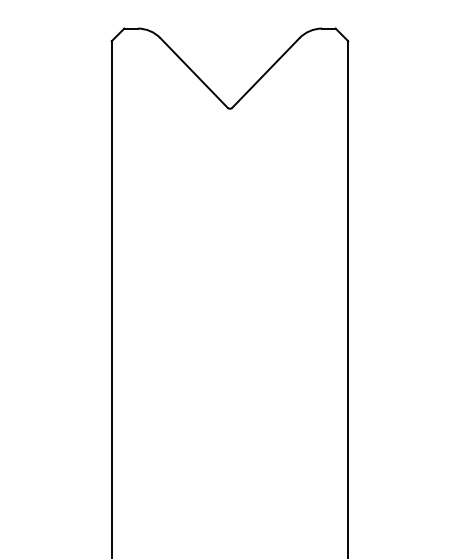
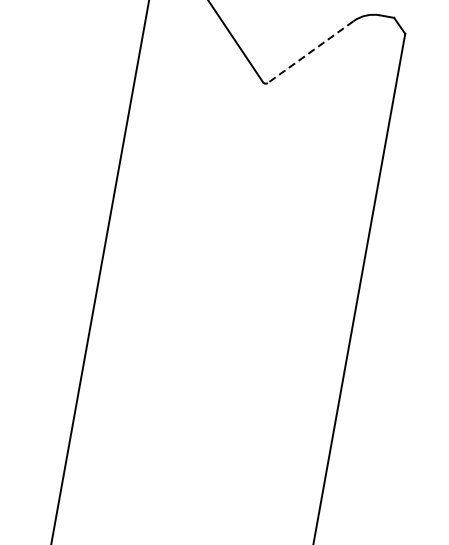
line: (265, 73) -> (310, 52), solid -> dashed

